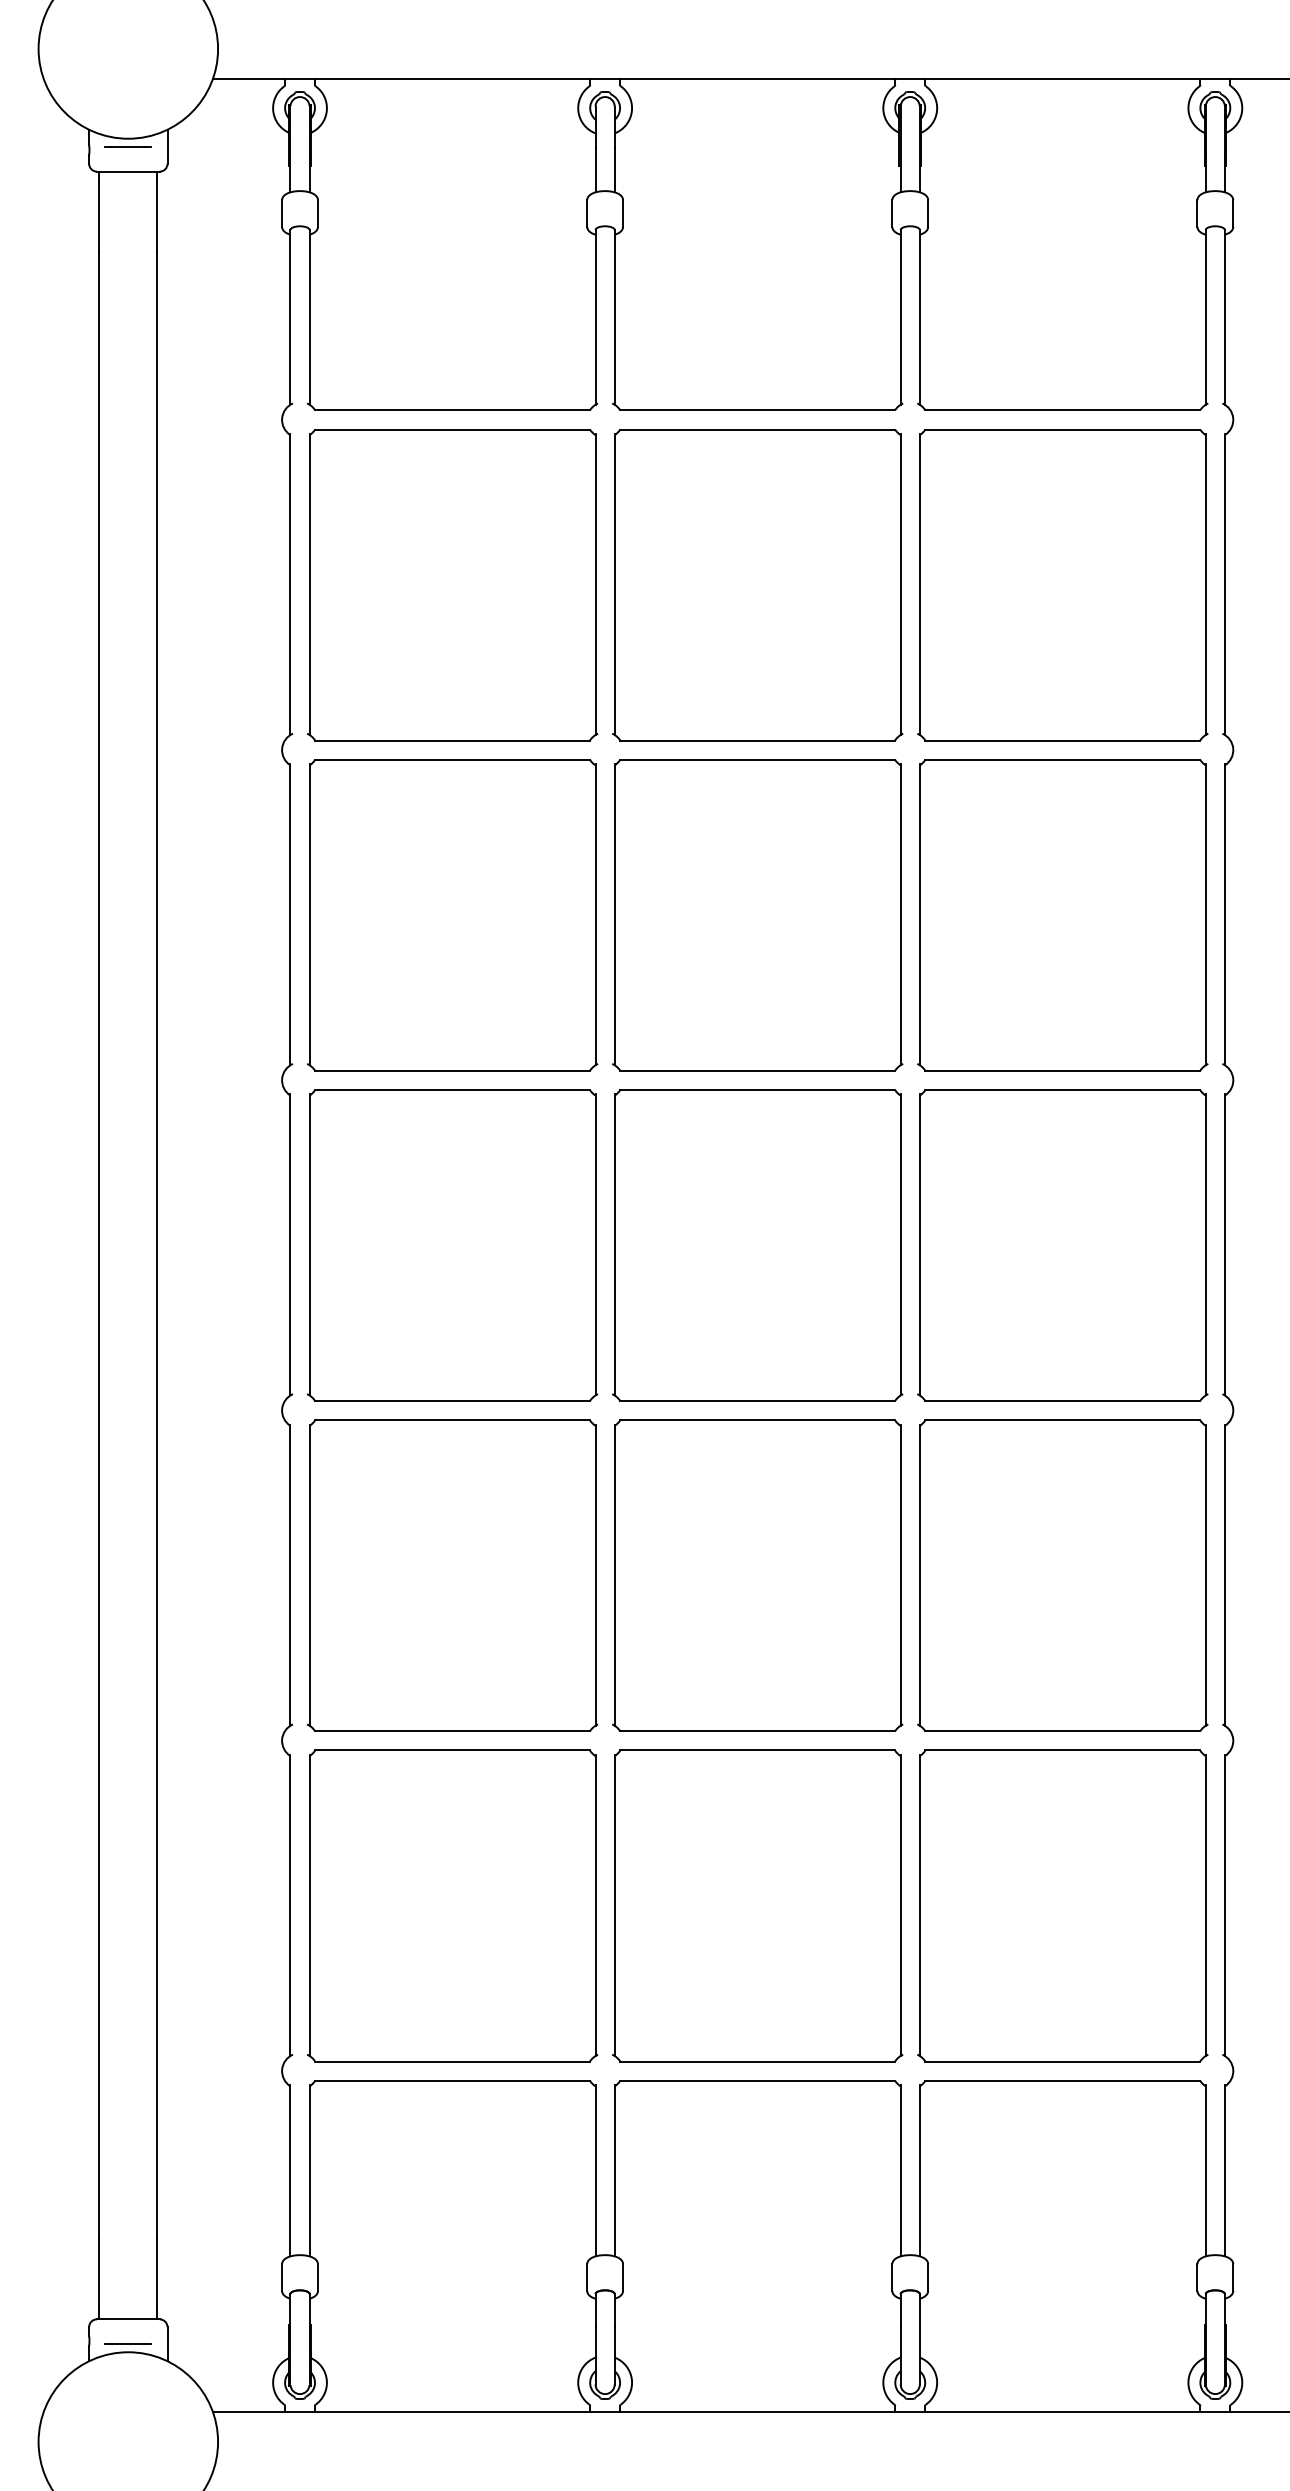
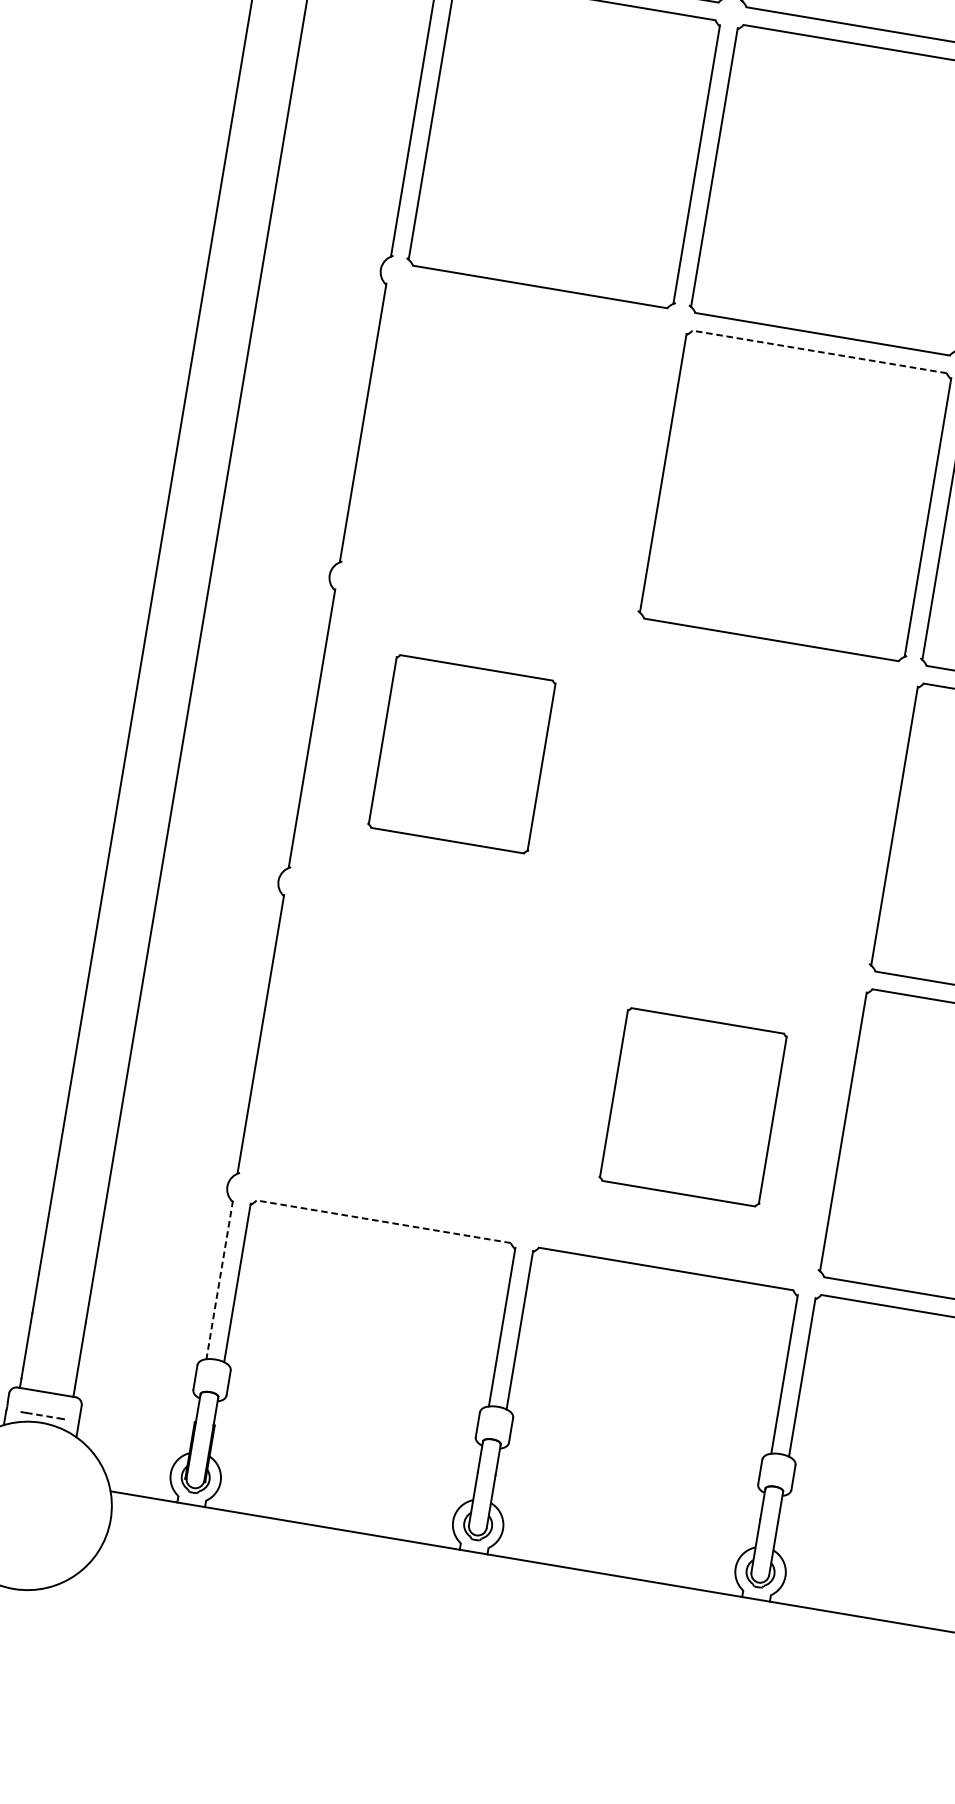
line: (757, 1090) -> (819, 352), solid -> dashed
part: (452, 1245) -> (513, 448), removed
part: (452, 1575) -> (461, 754), size x0.6
part: (757, 1575) -> (744, 801), removed
part: (452, 1905) -> (410, 1059), removed
part: (757, 1905) -> (693, 1106), size x0.6
line: (452, 2080) -> (383, 1221), solid -> dashed
line: (290, 2170) -> (219, 1279), solid -> dashed
line: (128, 2344) -> (42, 1415), solid -> dashed

